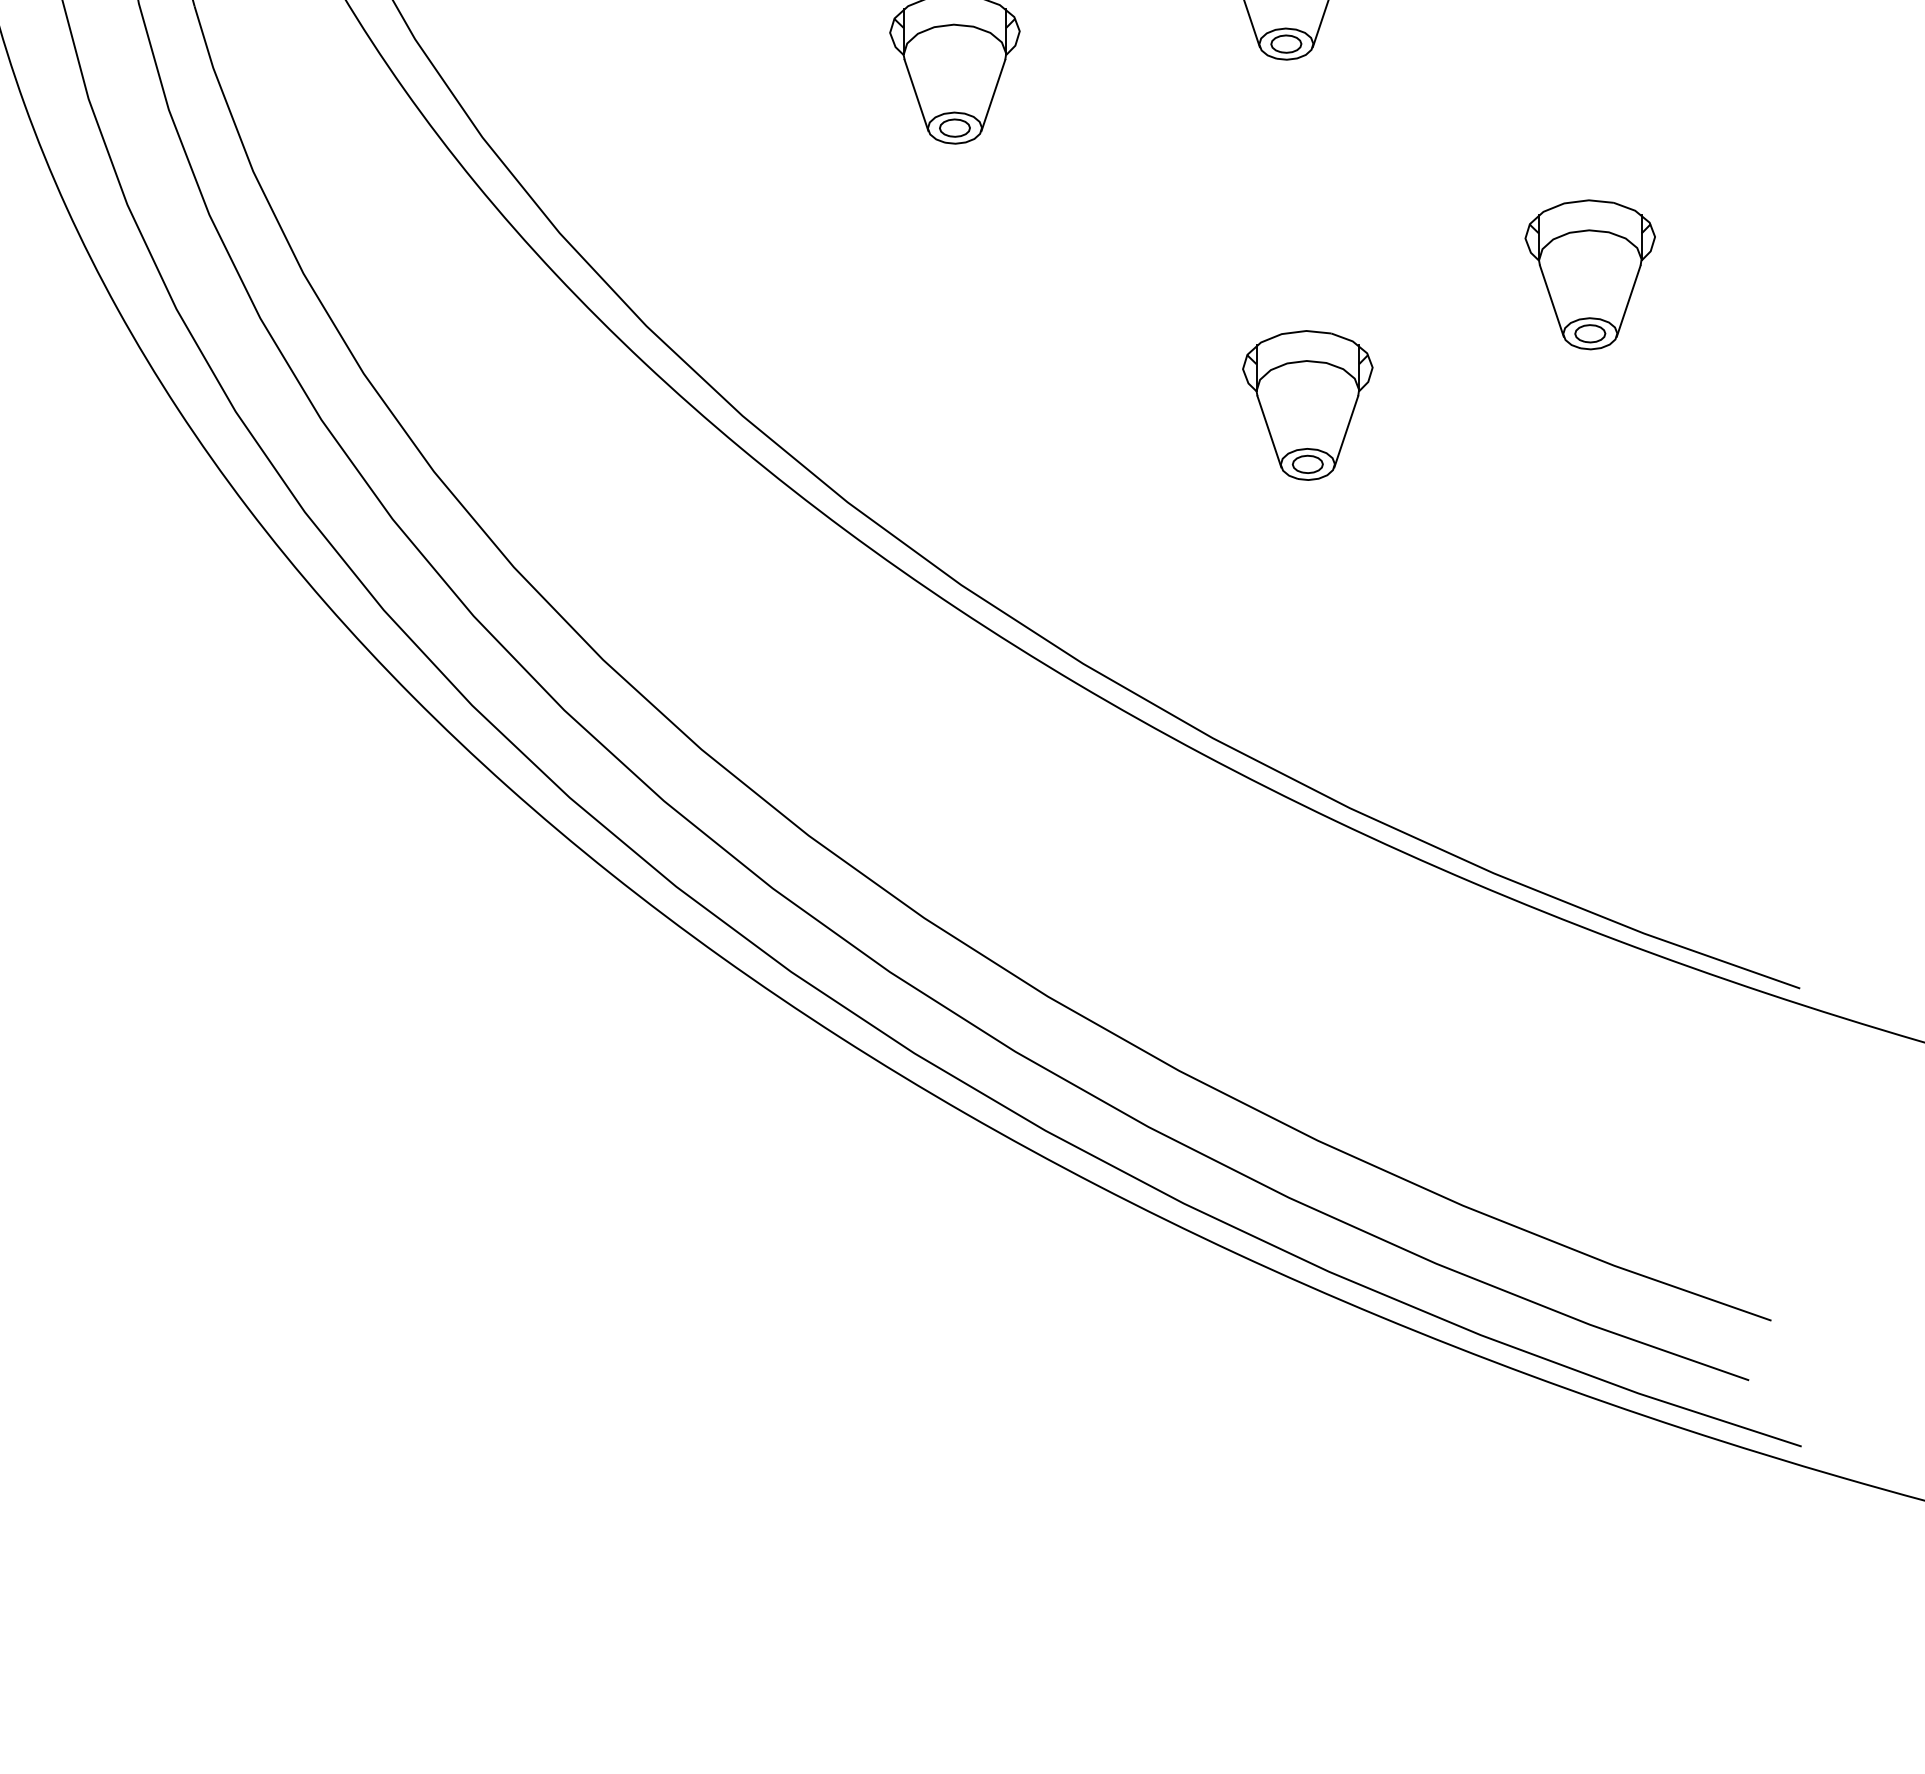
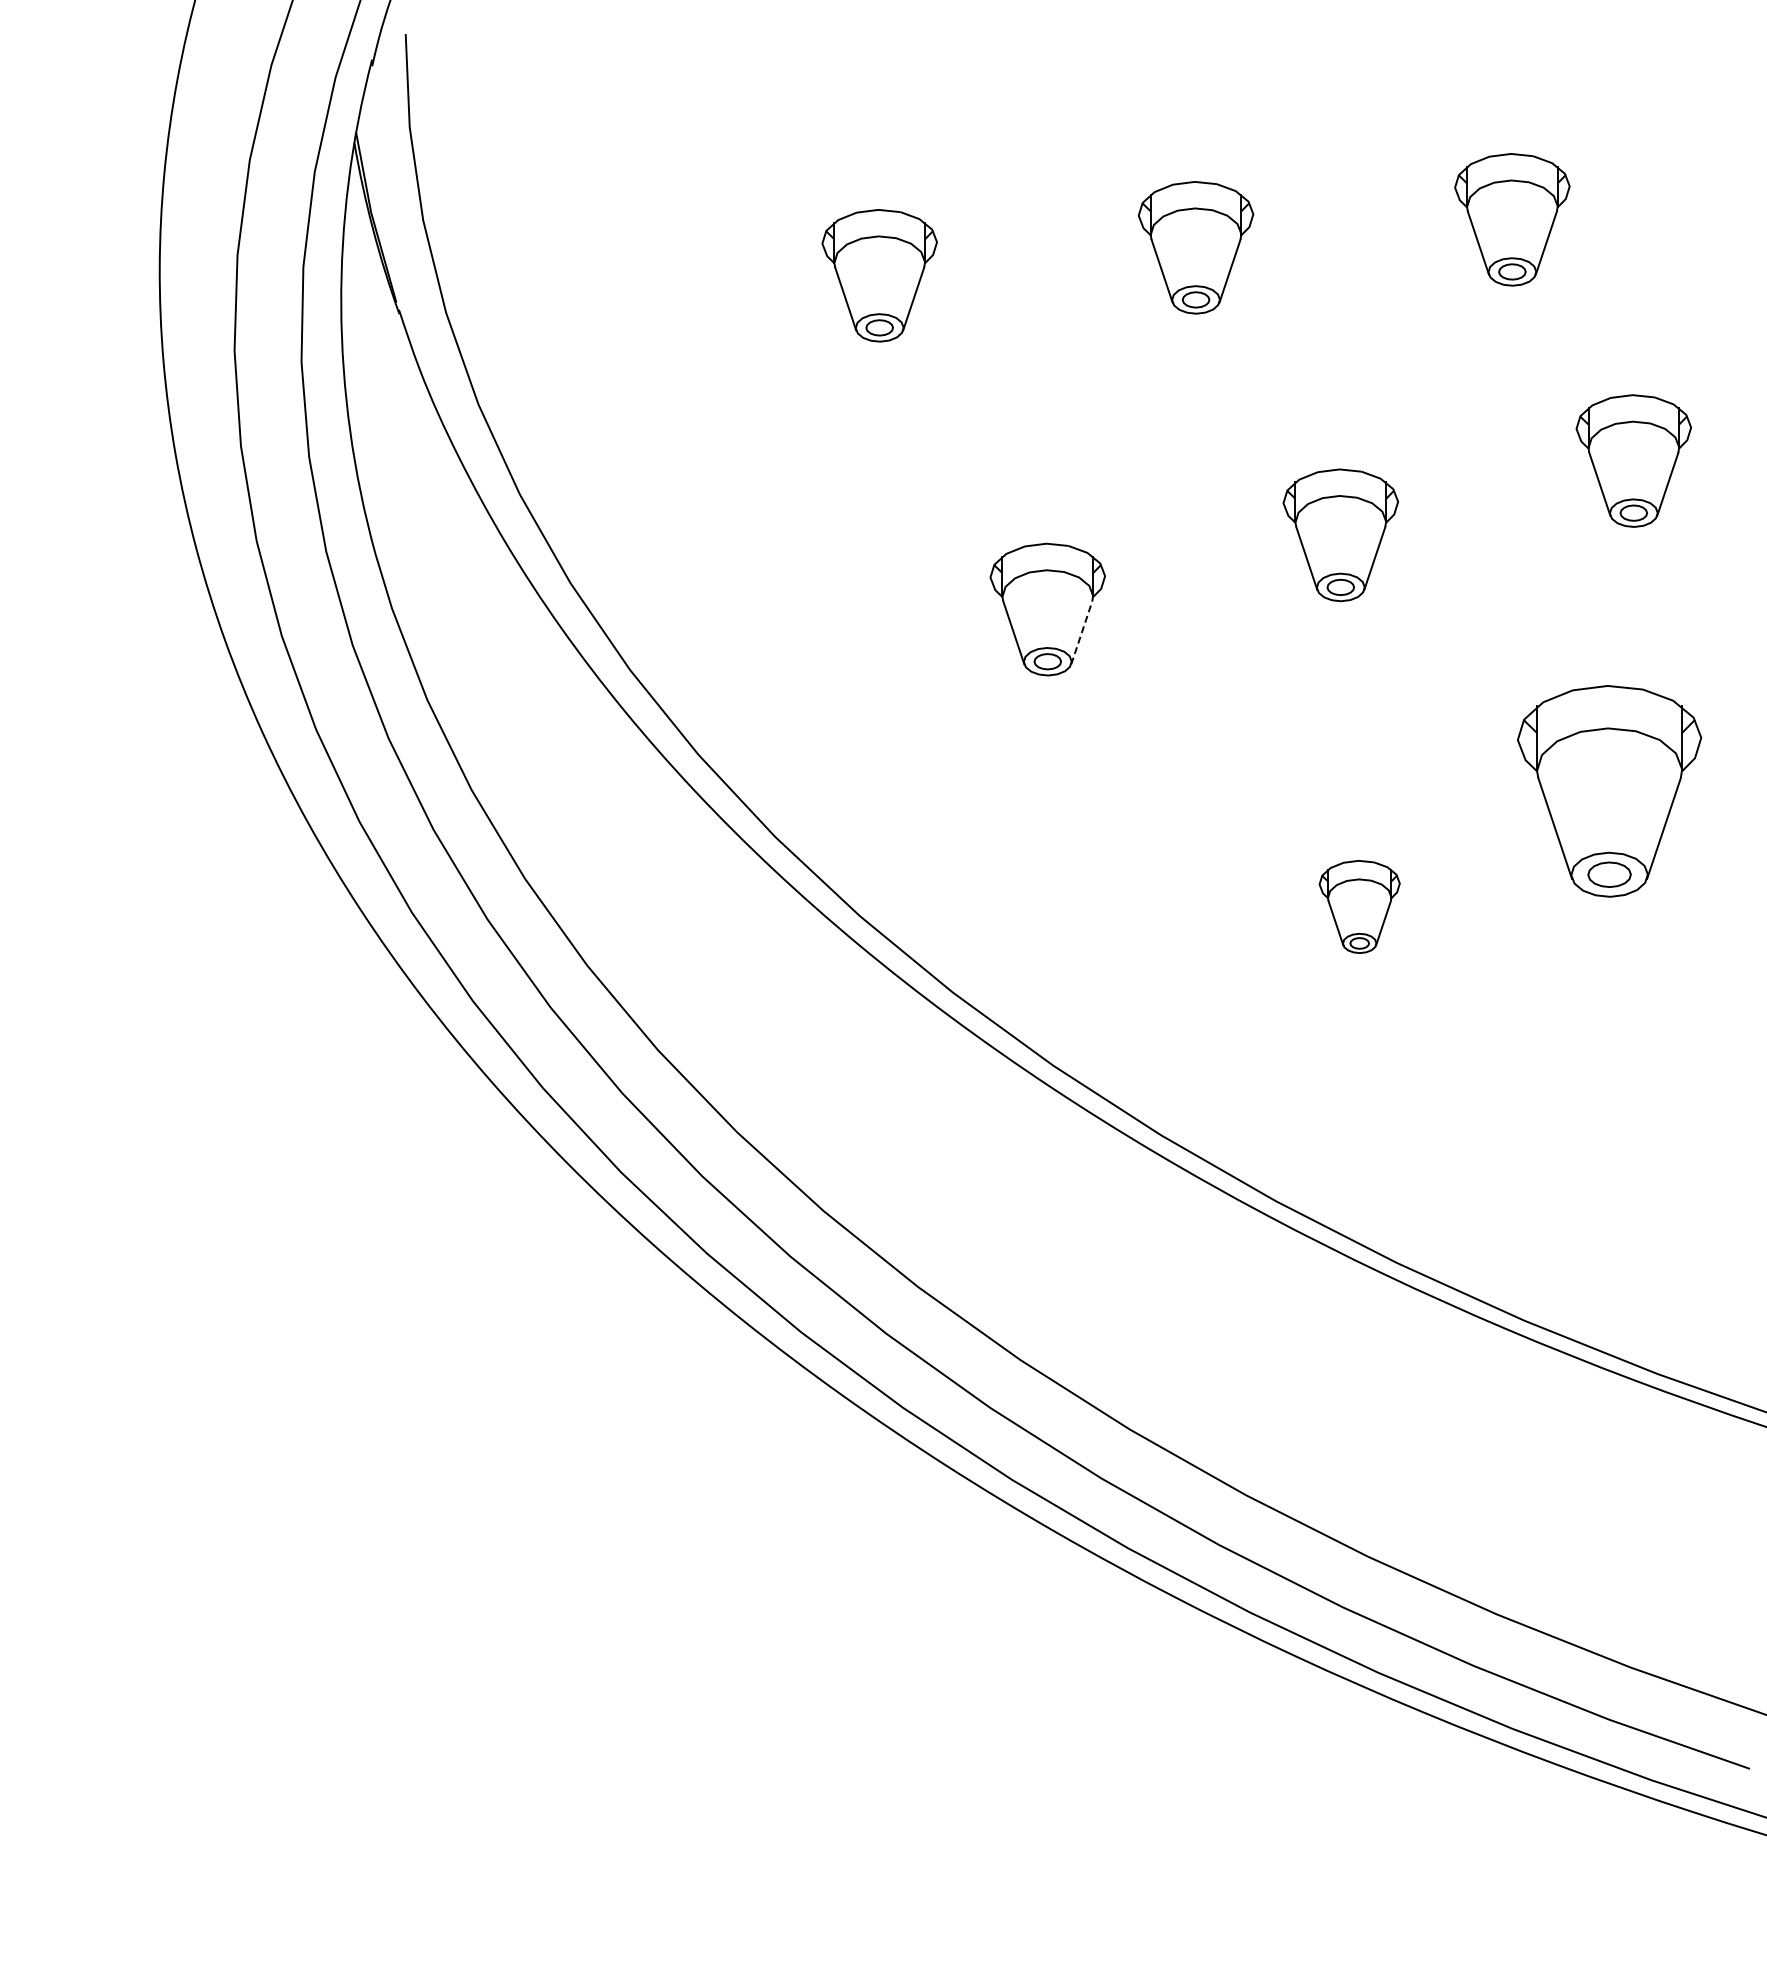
line: (993, 95) -> (1081, 632), solid -> dashed
part: (1590, 274) -> (1609, 791), size x1.6
part: (1307, 404) -> (1359, 906), size x0.7

